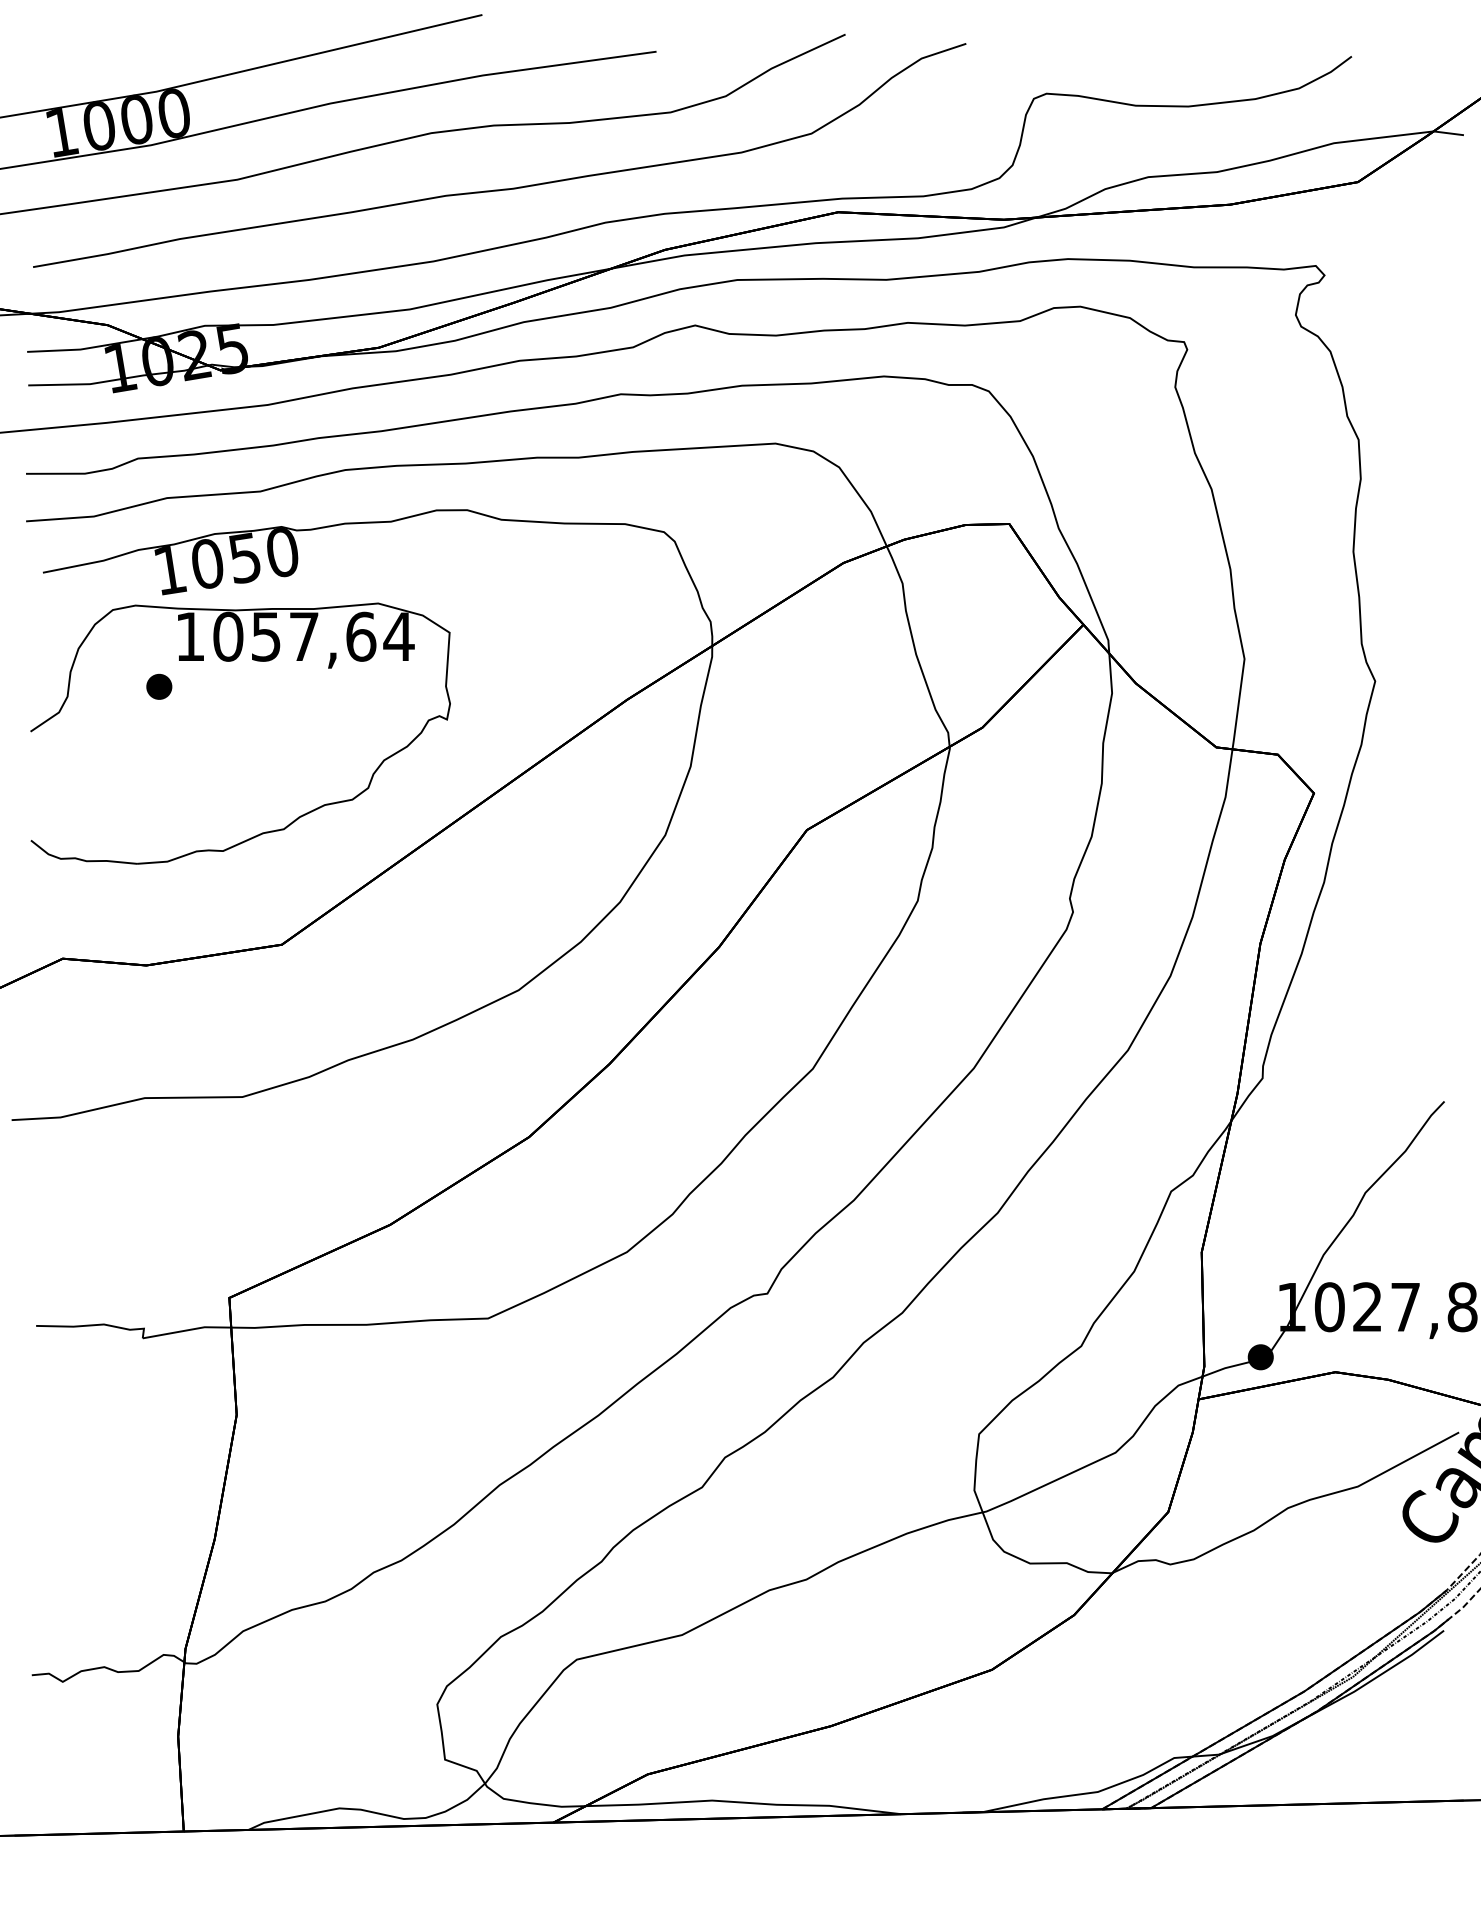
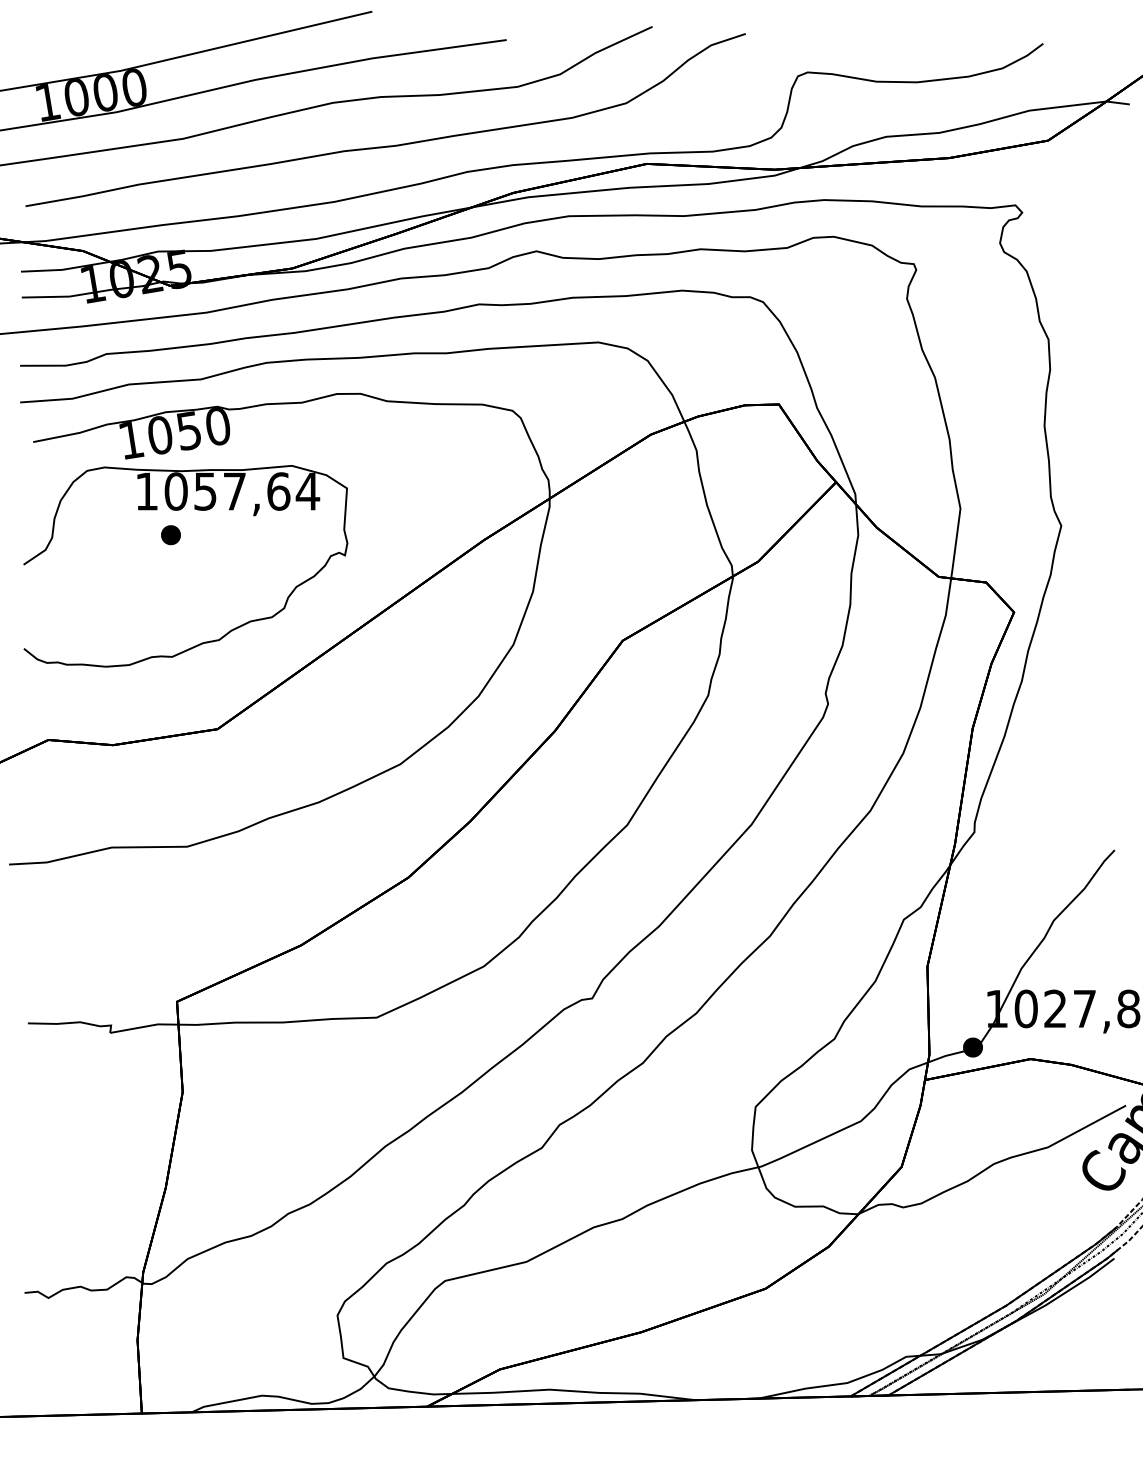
part: (158, 687) -> (170, 535), moved

